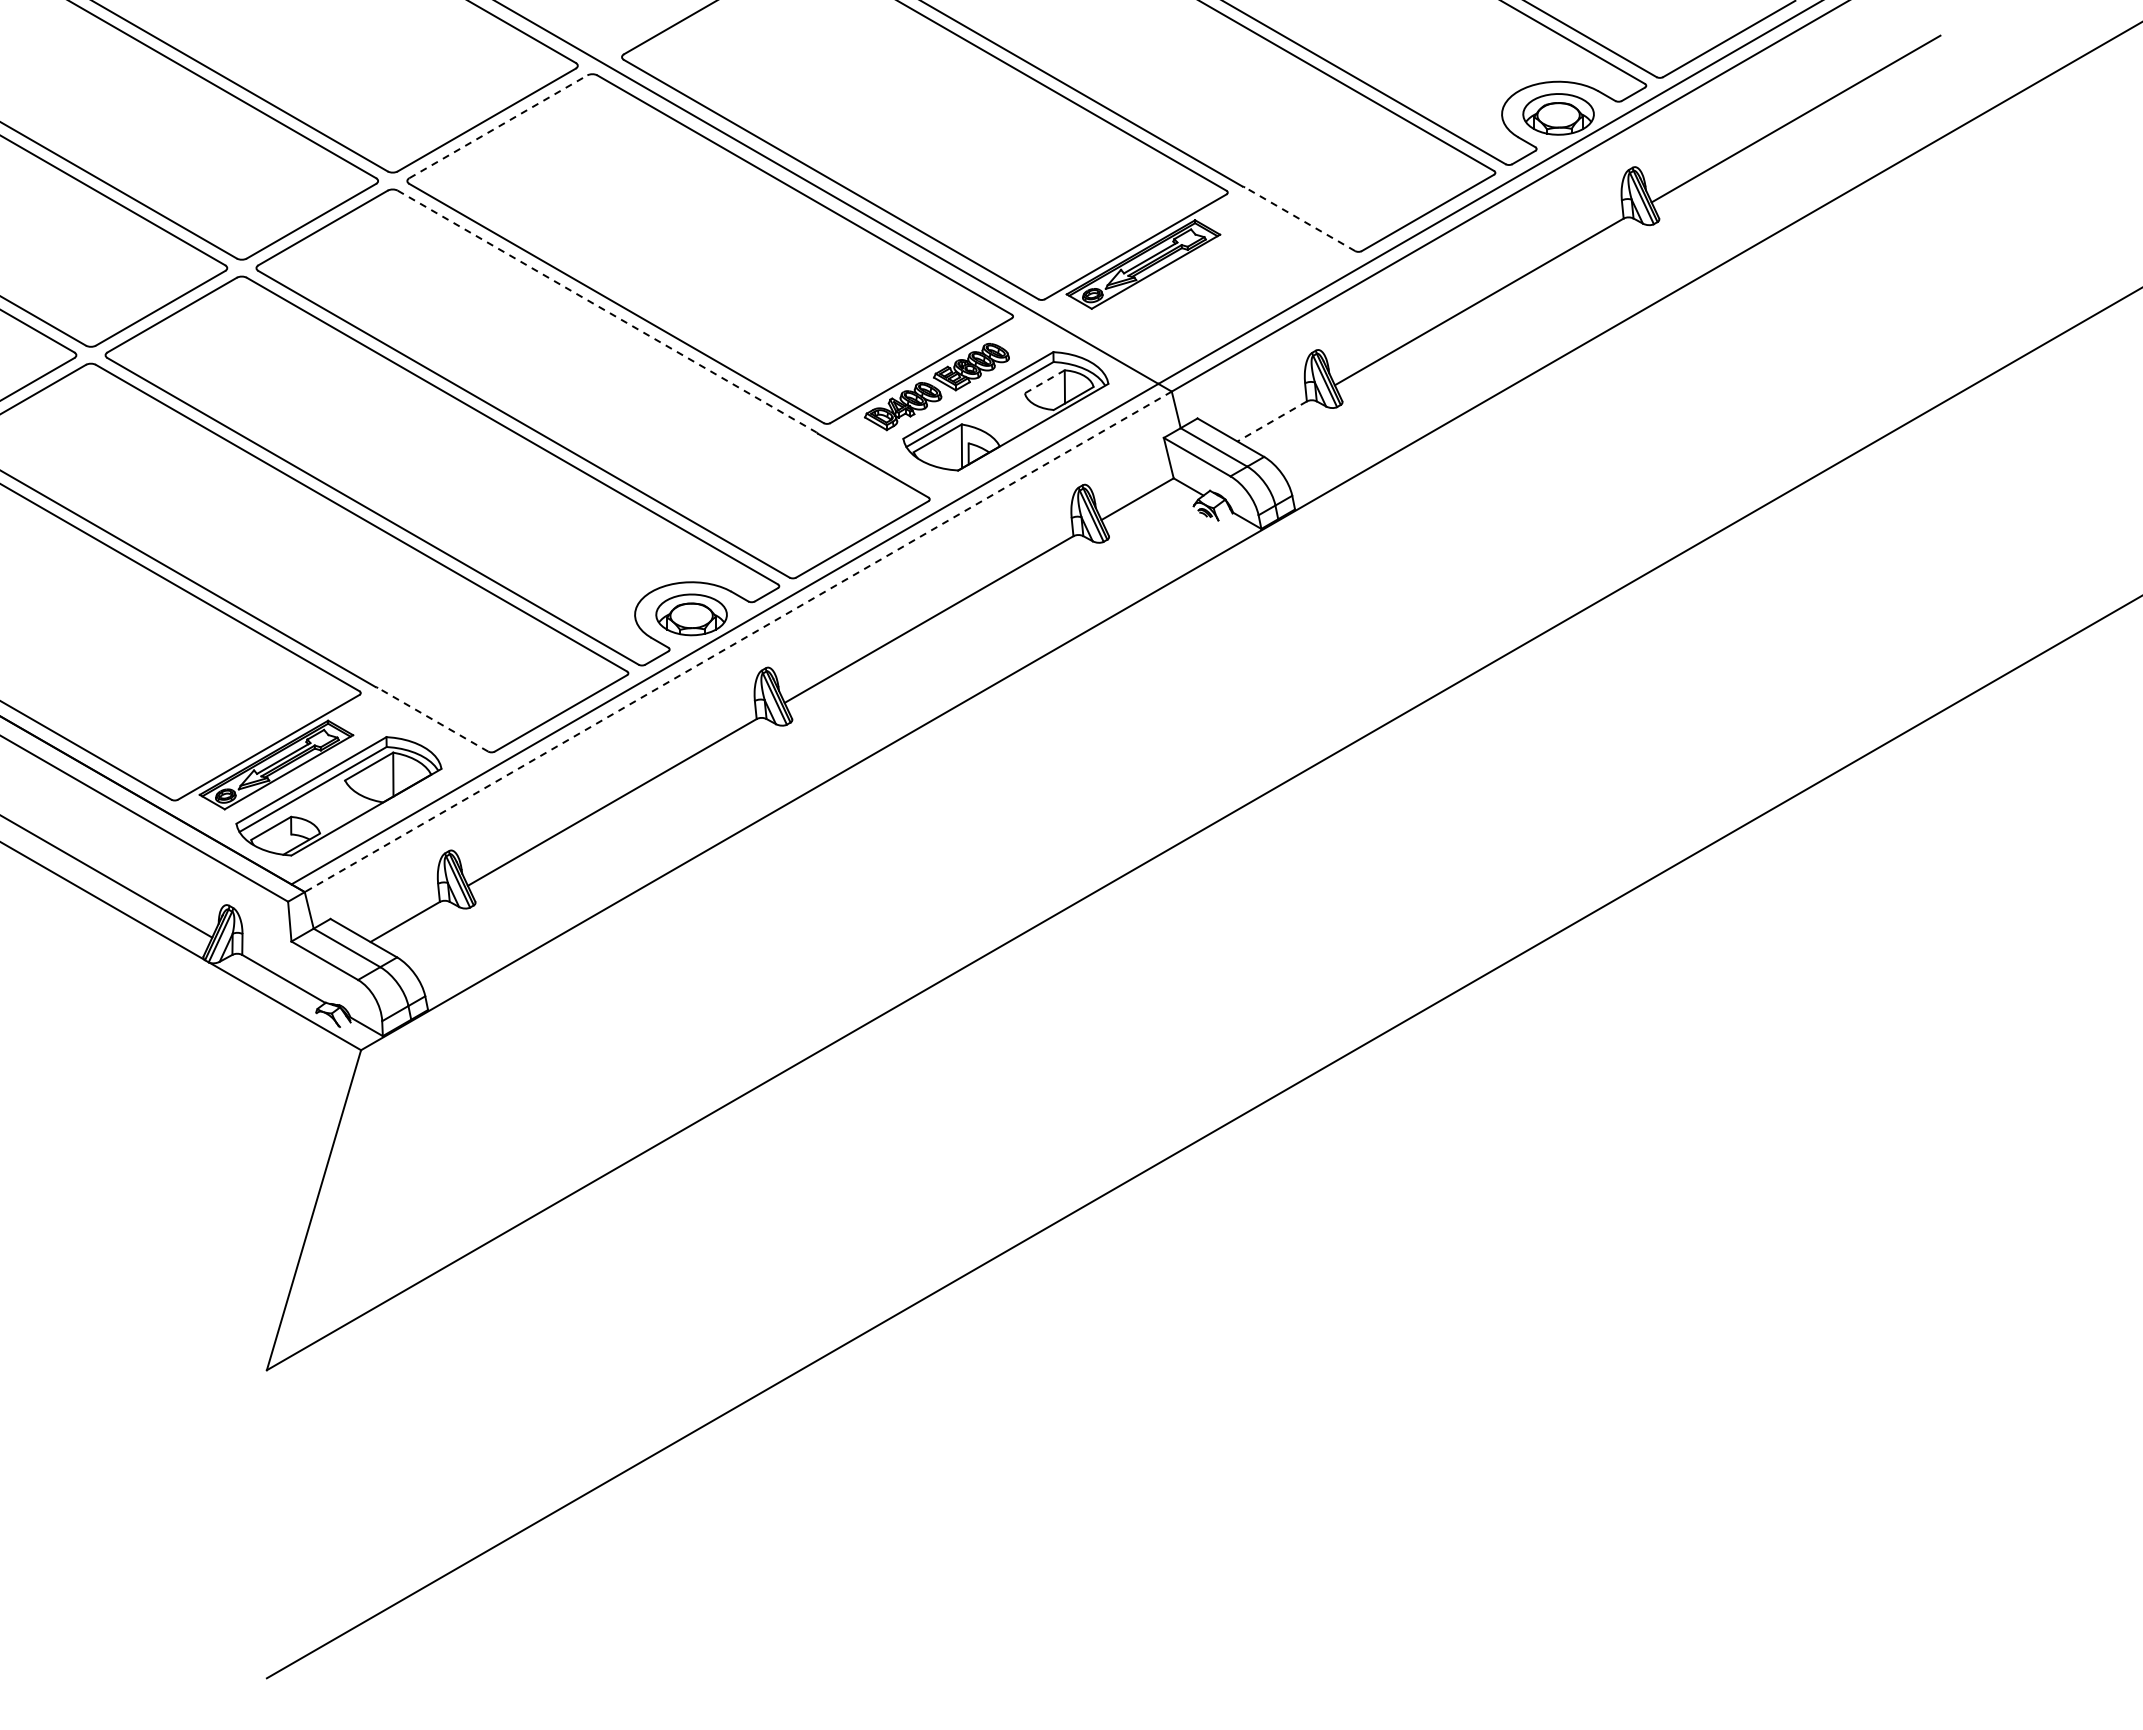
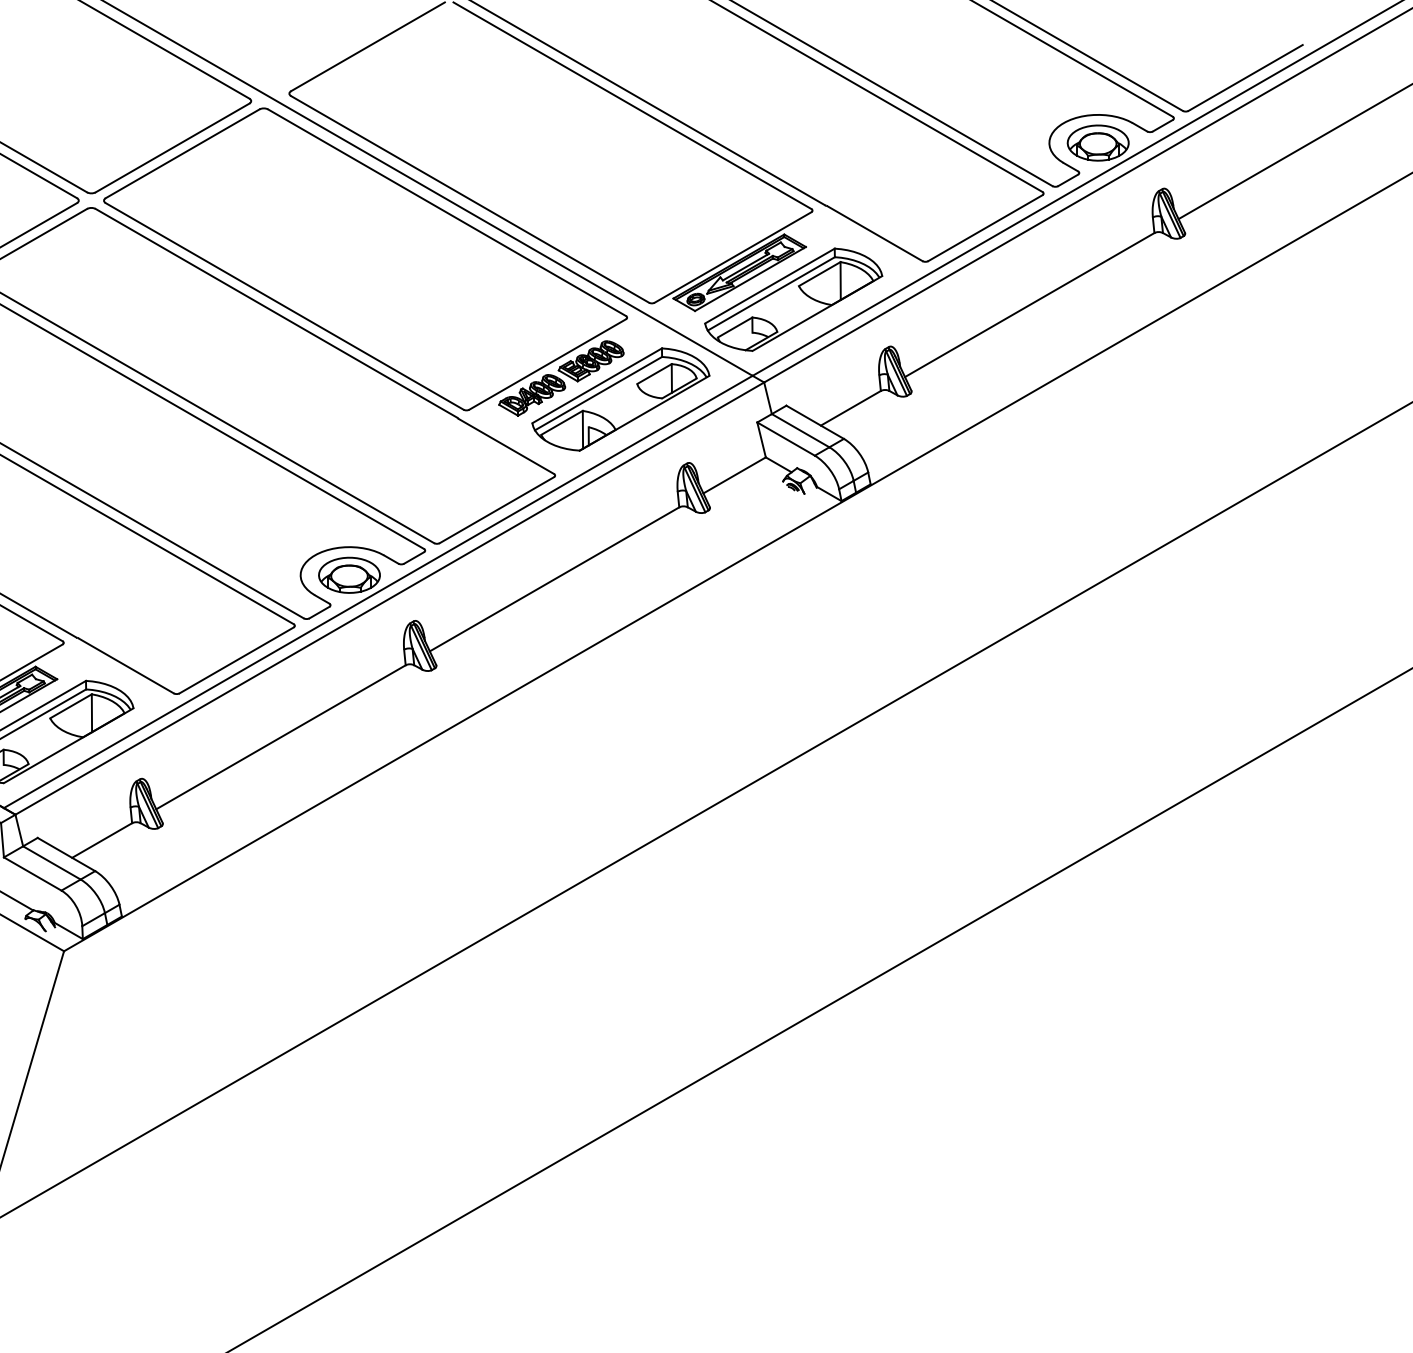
line: (498, 126) -> (182, 153), dashed -> solid
line: (1300, 219) -> (875, 233), dashed -> solid
part: (1205, 295) -> (793, 299), added
line: (607, 311) -> (276, 313), dashed -> solid
line: (1044, 382) -> (654, 374), dashed -> solid
line: (1271, 421) -> (850, 408), dashed -> solid
line: (738, 641) -> (389, 598), dashed -> solid
line: (433, 719) -> (126, 665), dashed -> solid

